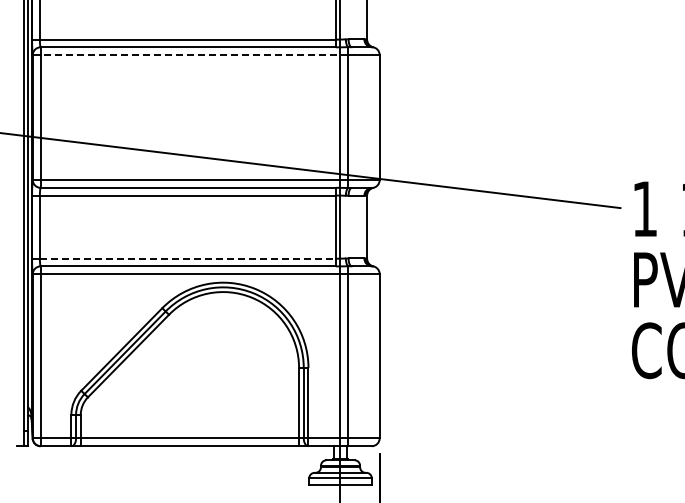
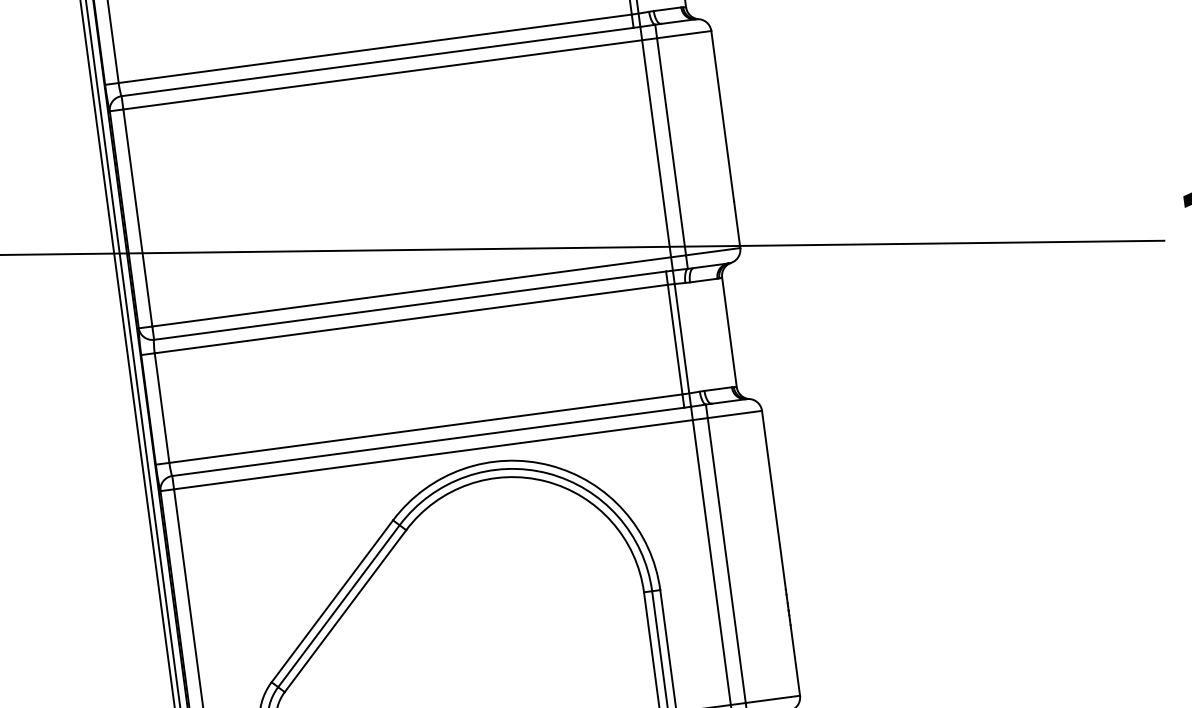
line: (194, 54) -> (390, 73), dashed -> solid
line: (187, 258) -> (425, 428), dashed -> solid

